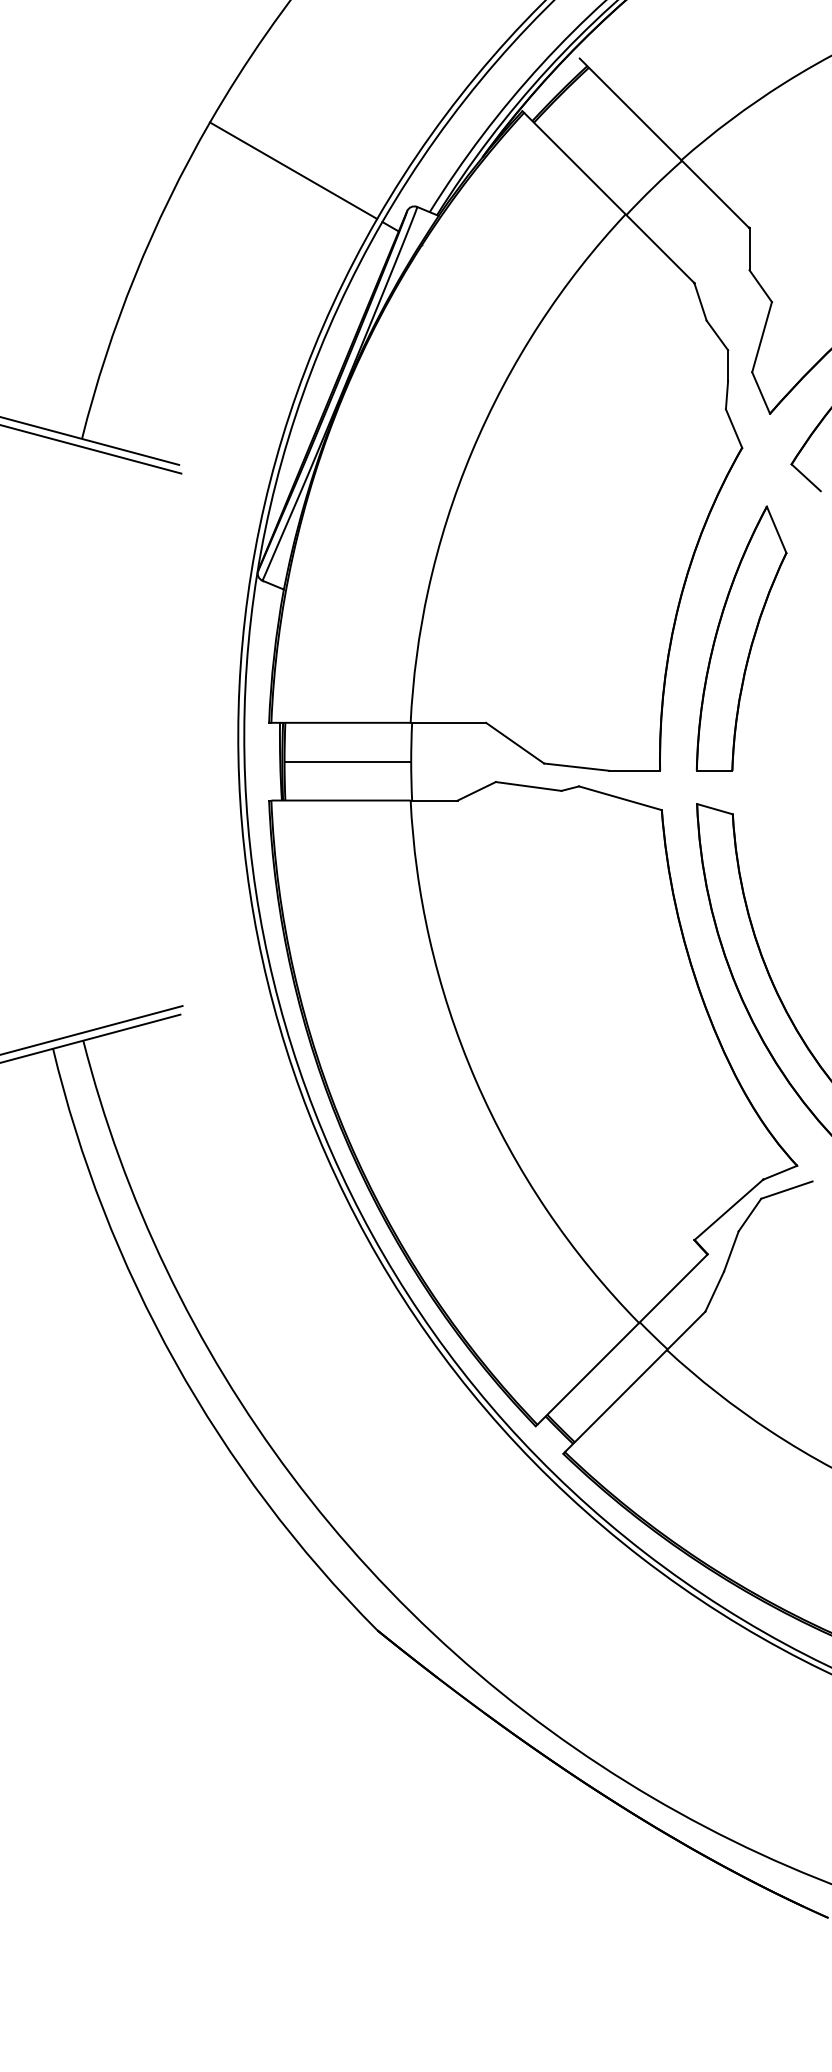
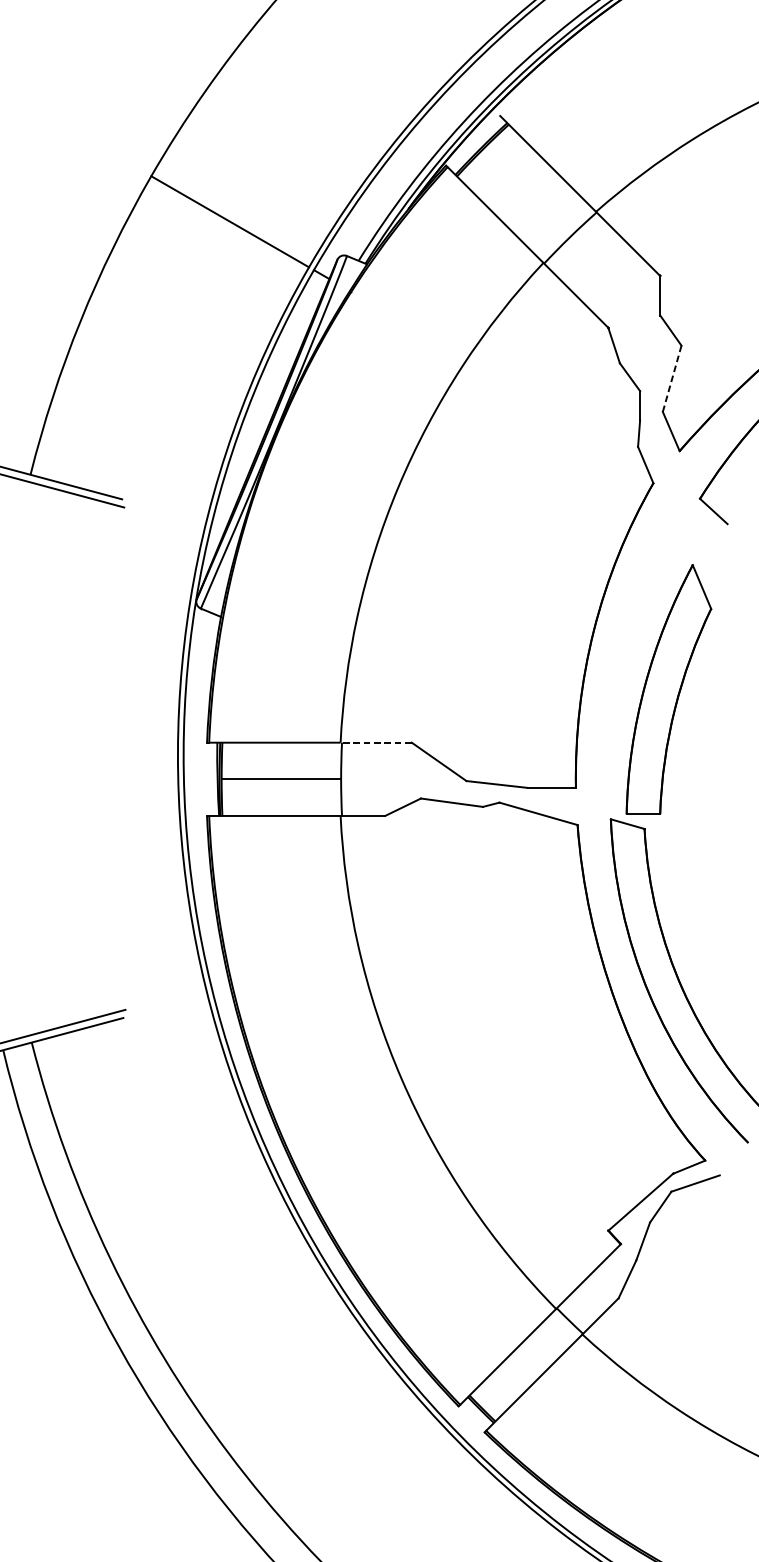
line: (761, 337) -> (671, 379), solid -> dashed
part: (741, 638) -> (668, 689), moved
line: (448, 722) -> (376, 742), solid -> dashed

